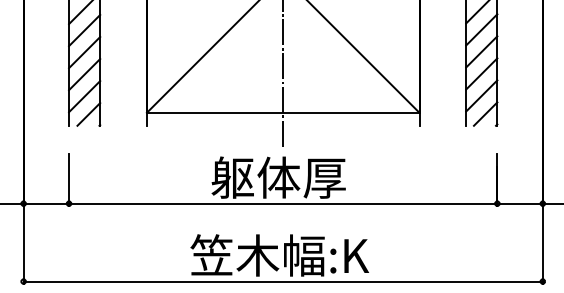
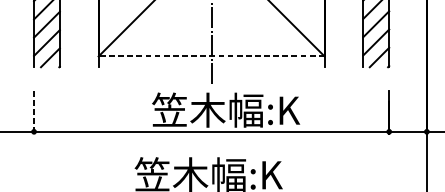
line: (282, 112) -> (211, 56), solid -> dashed
text: (300, 177) -> (225, 110), 躯体厚 -> 笠木幅:K
line: (69, 180) -> (34, 112), solid -> dashed

